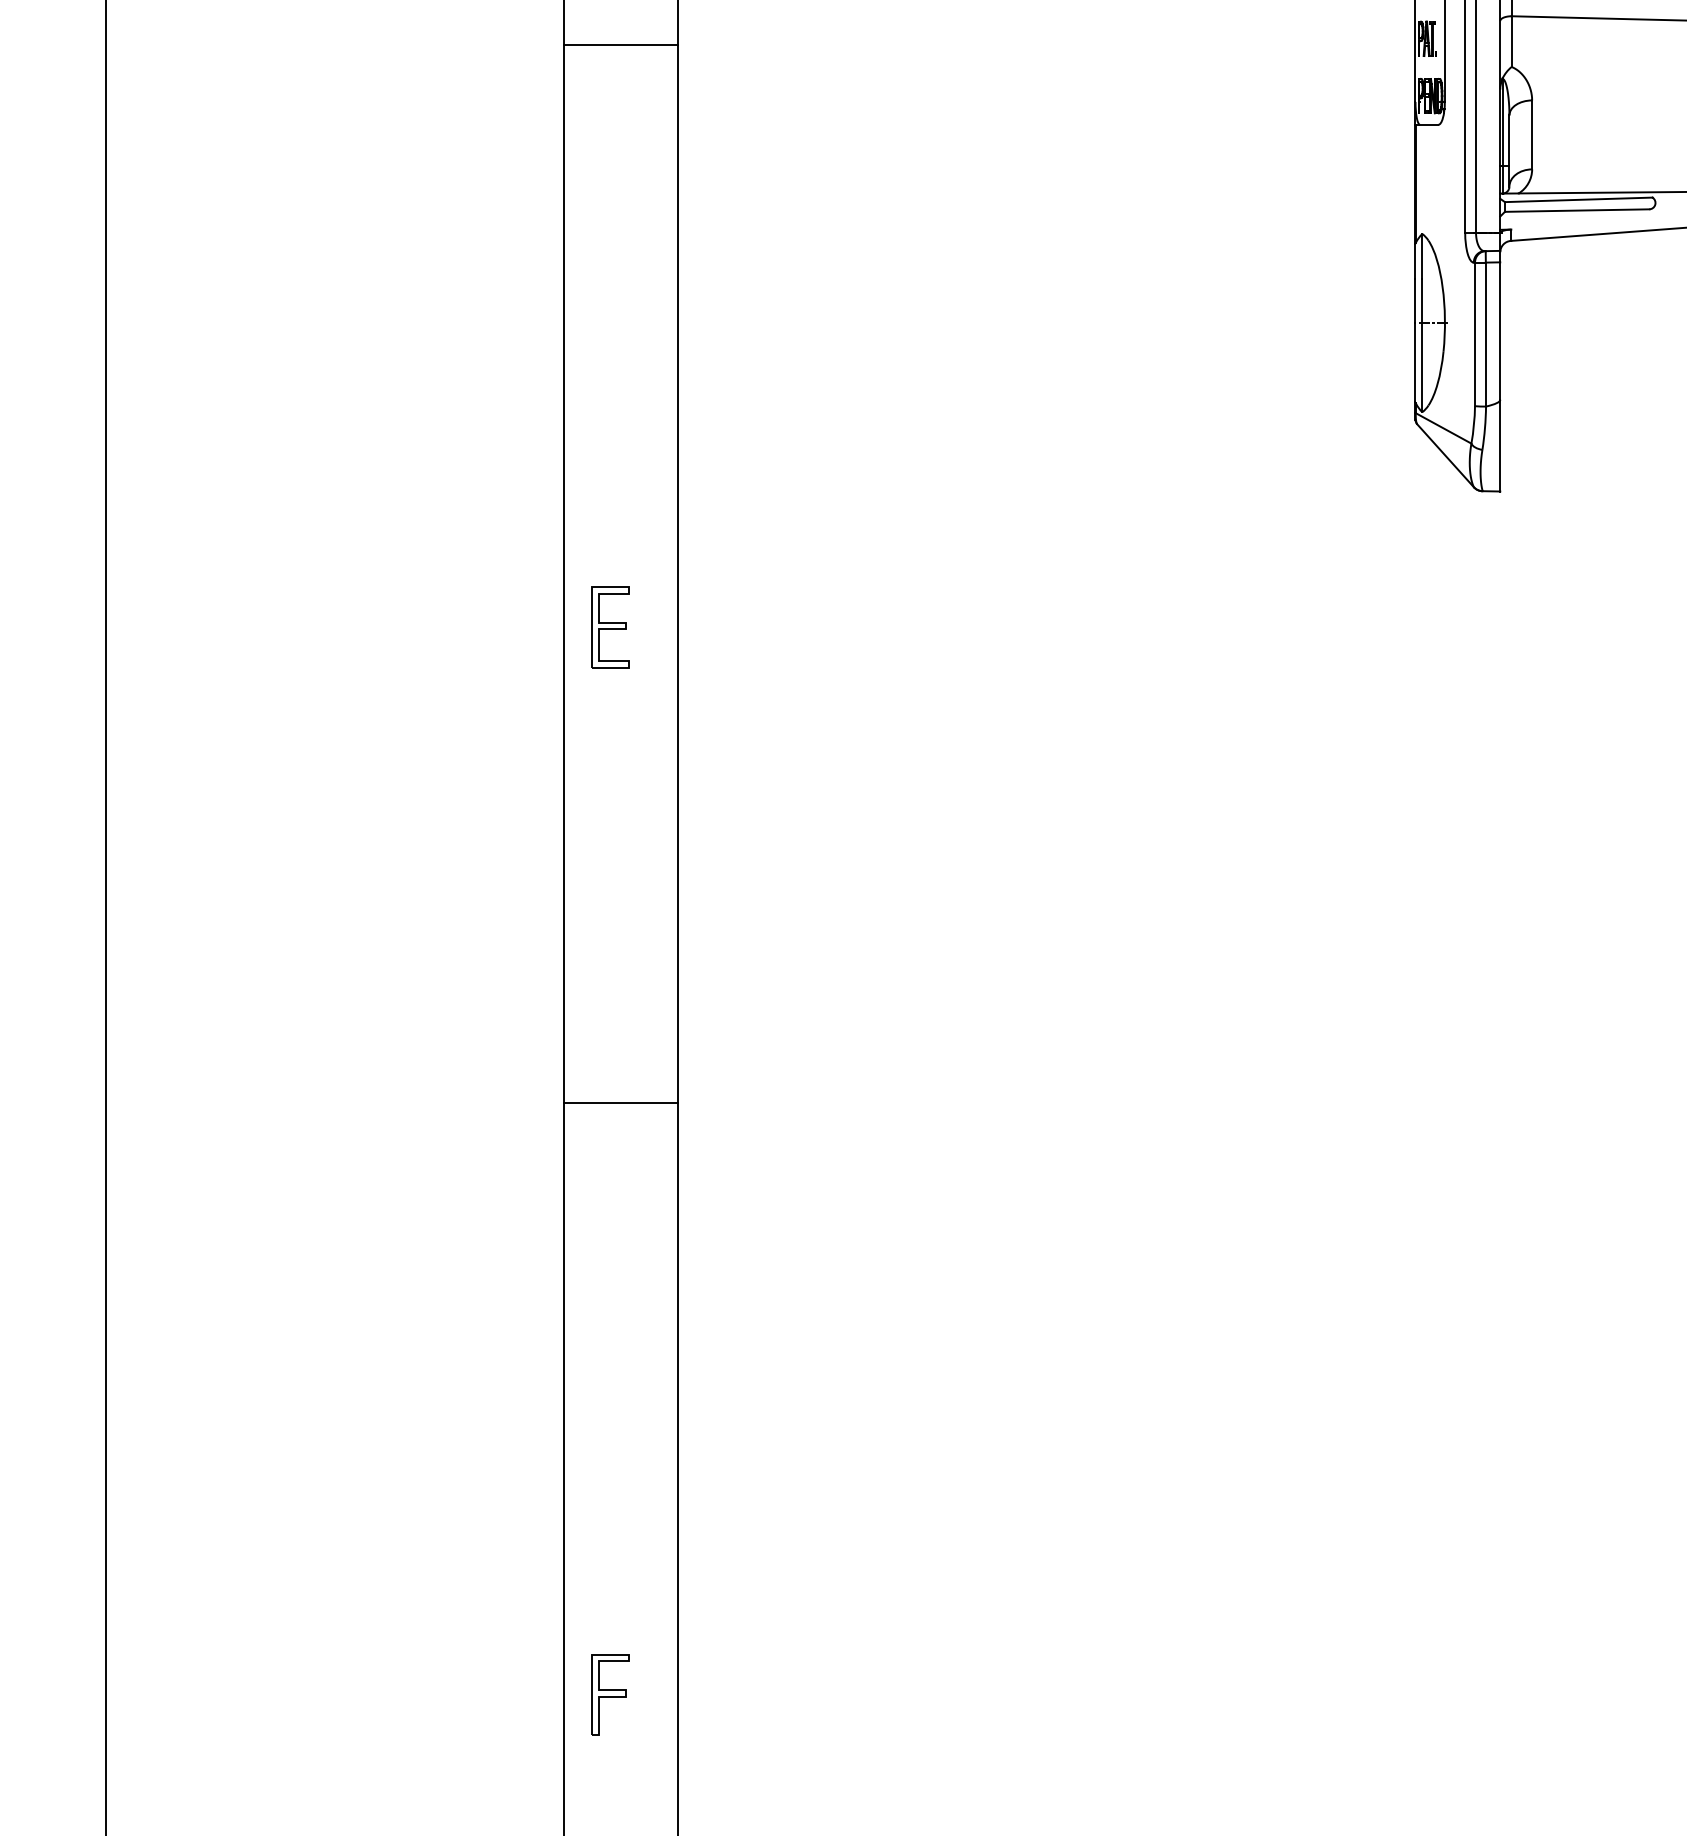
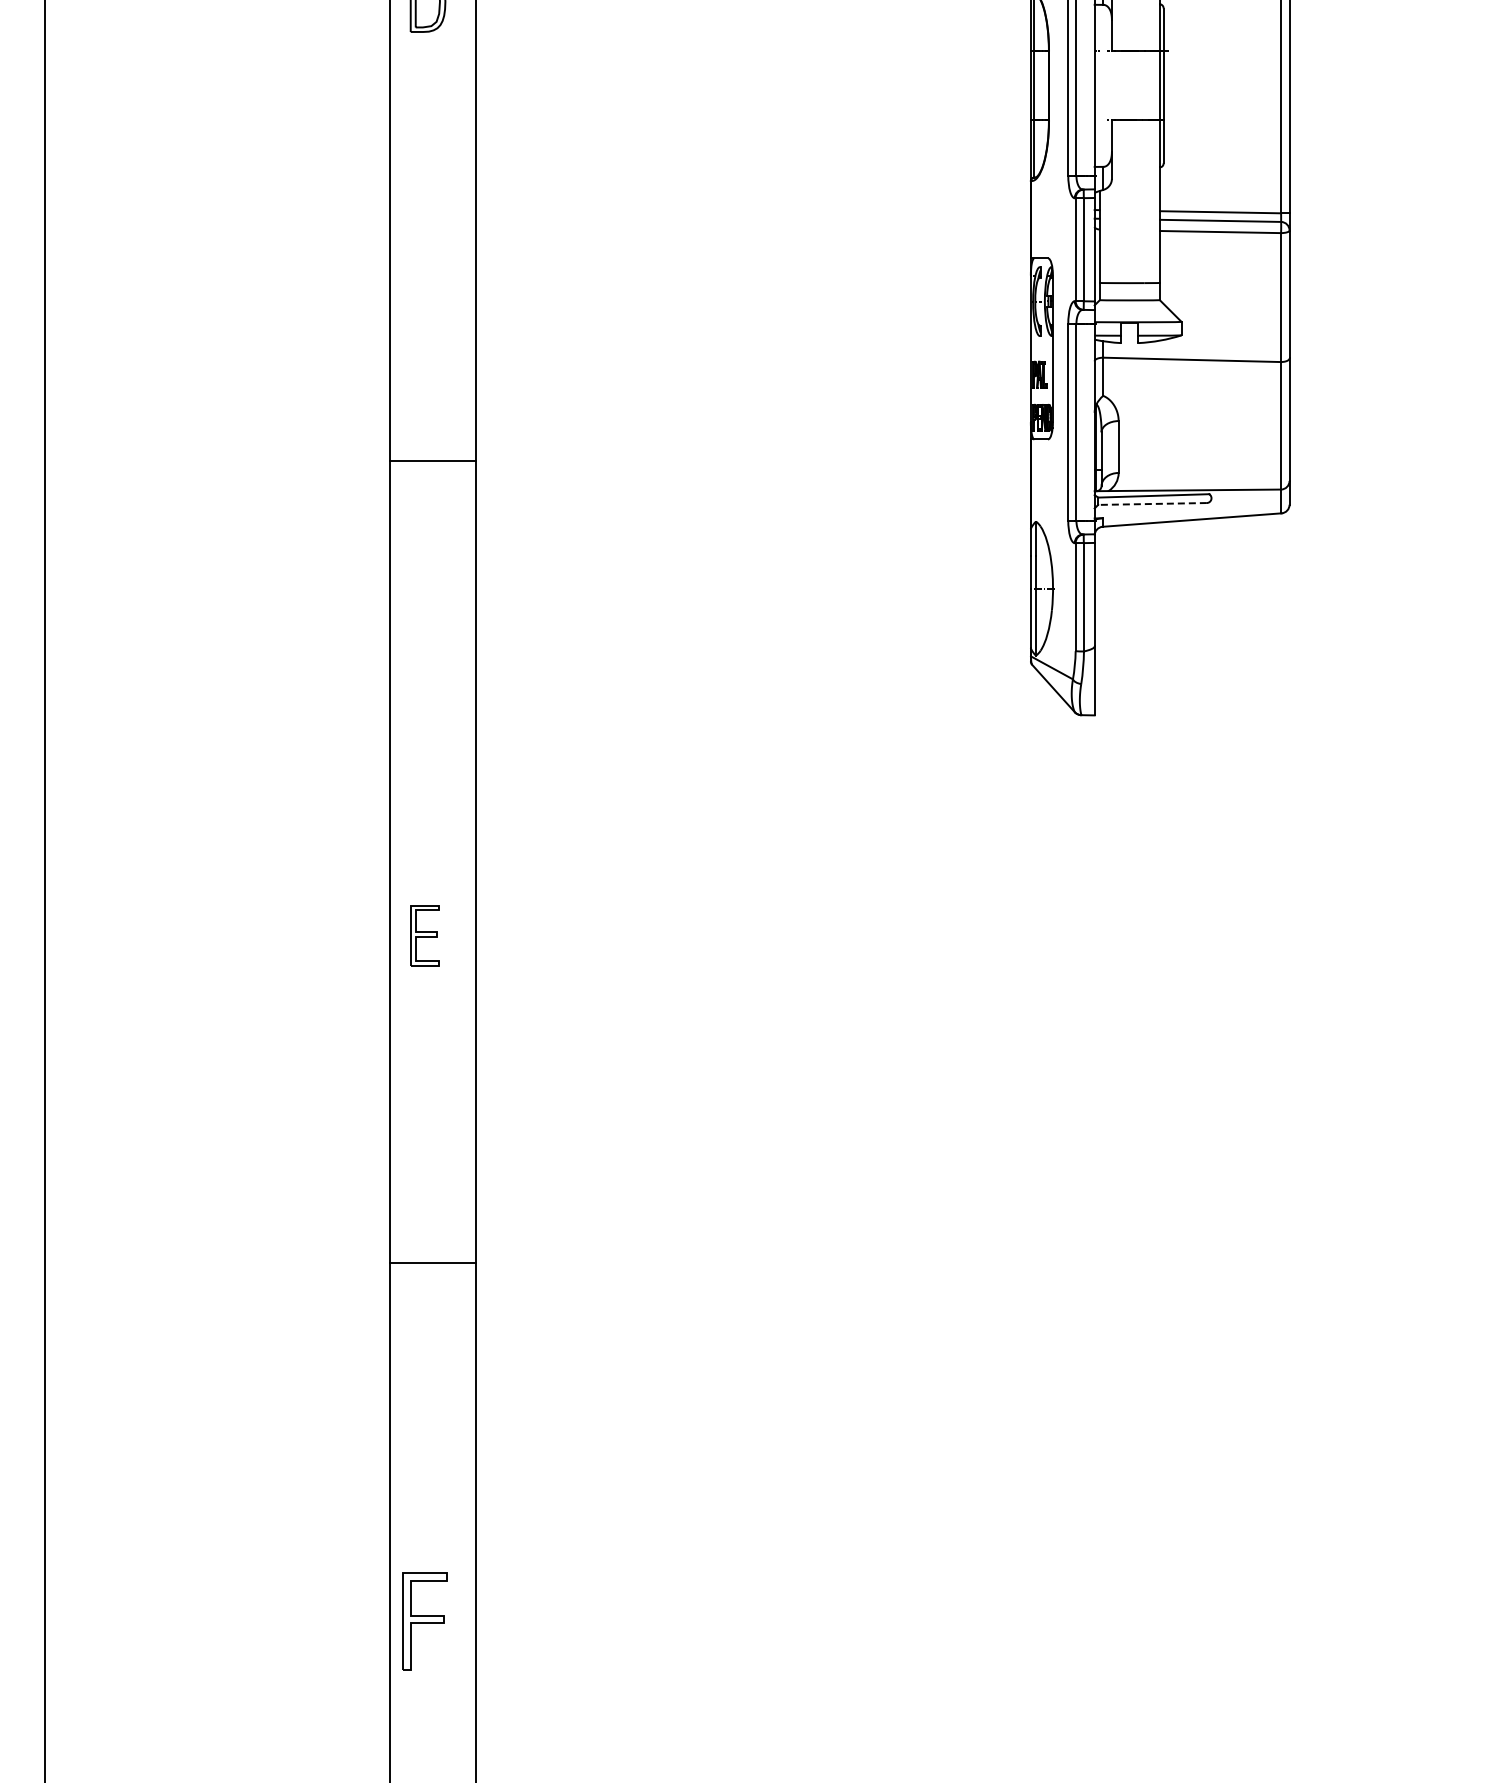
line: (620, 45) -> (432, 461), moved
line: (1577, 209) -> (1152, 503), solid -> dashed
part: (609, 627) -> (424, 935), moved
line: (620, 1102) -> (432, 1262), moved
part: (609, 1695) -> (424, 1621), size x1.6

